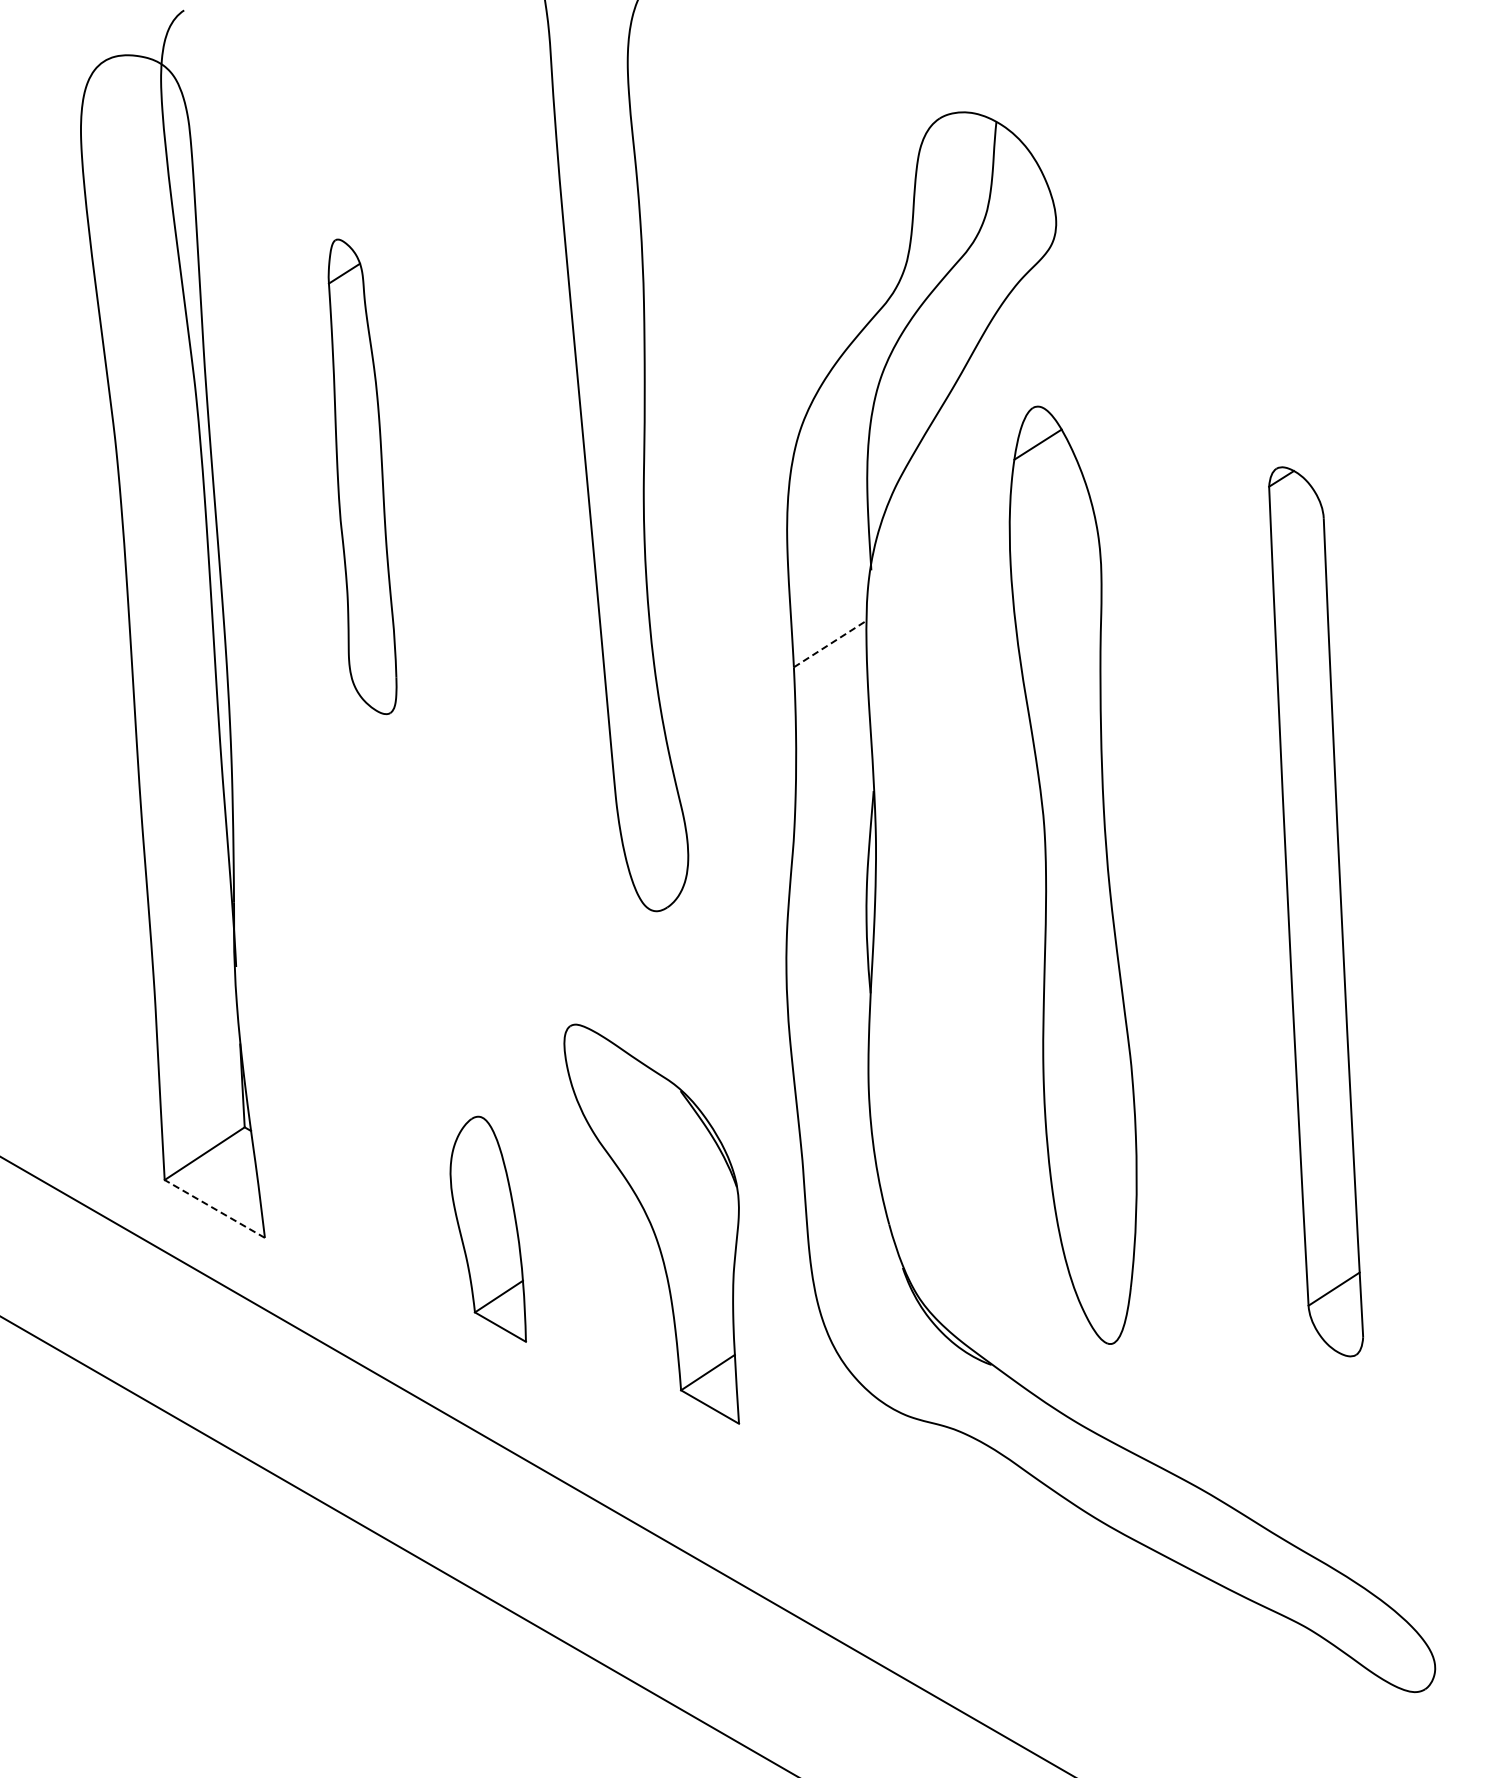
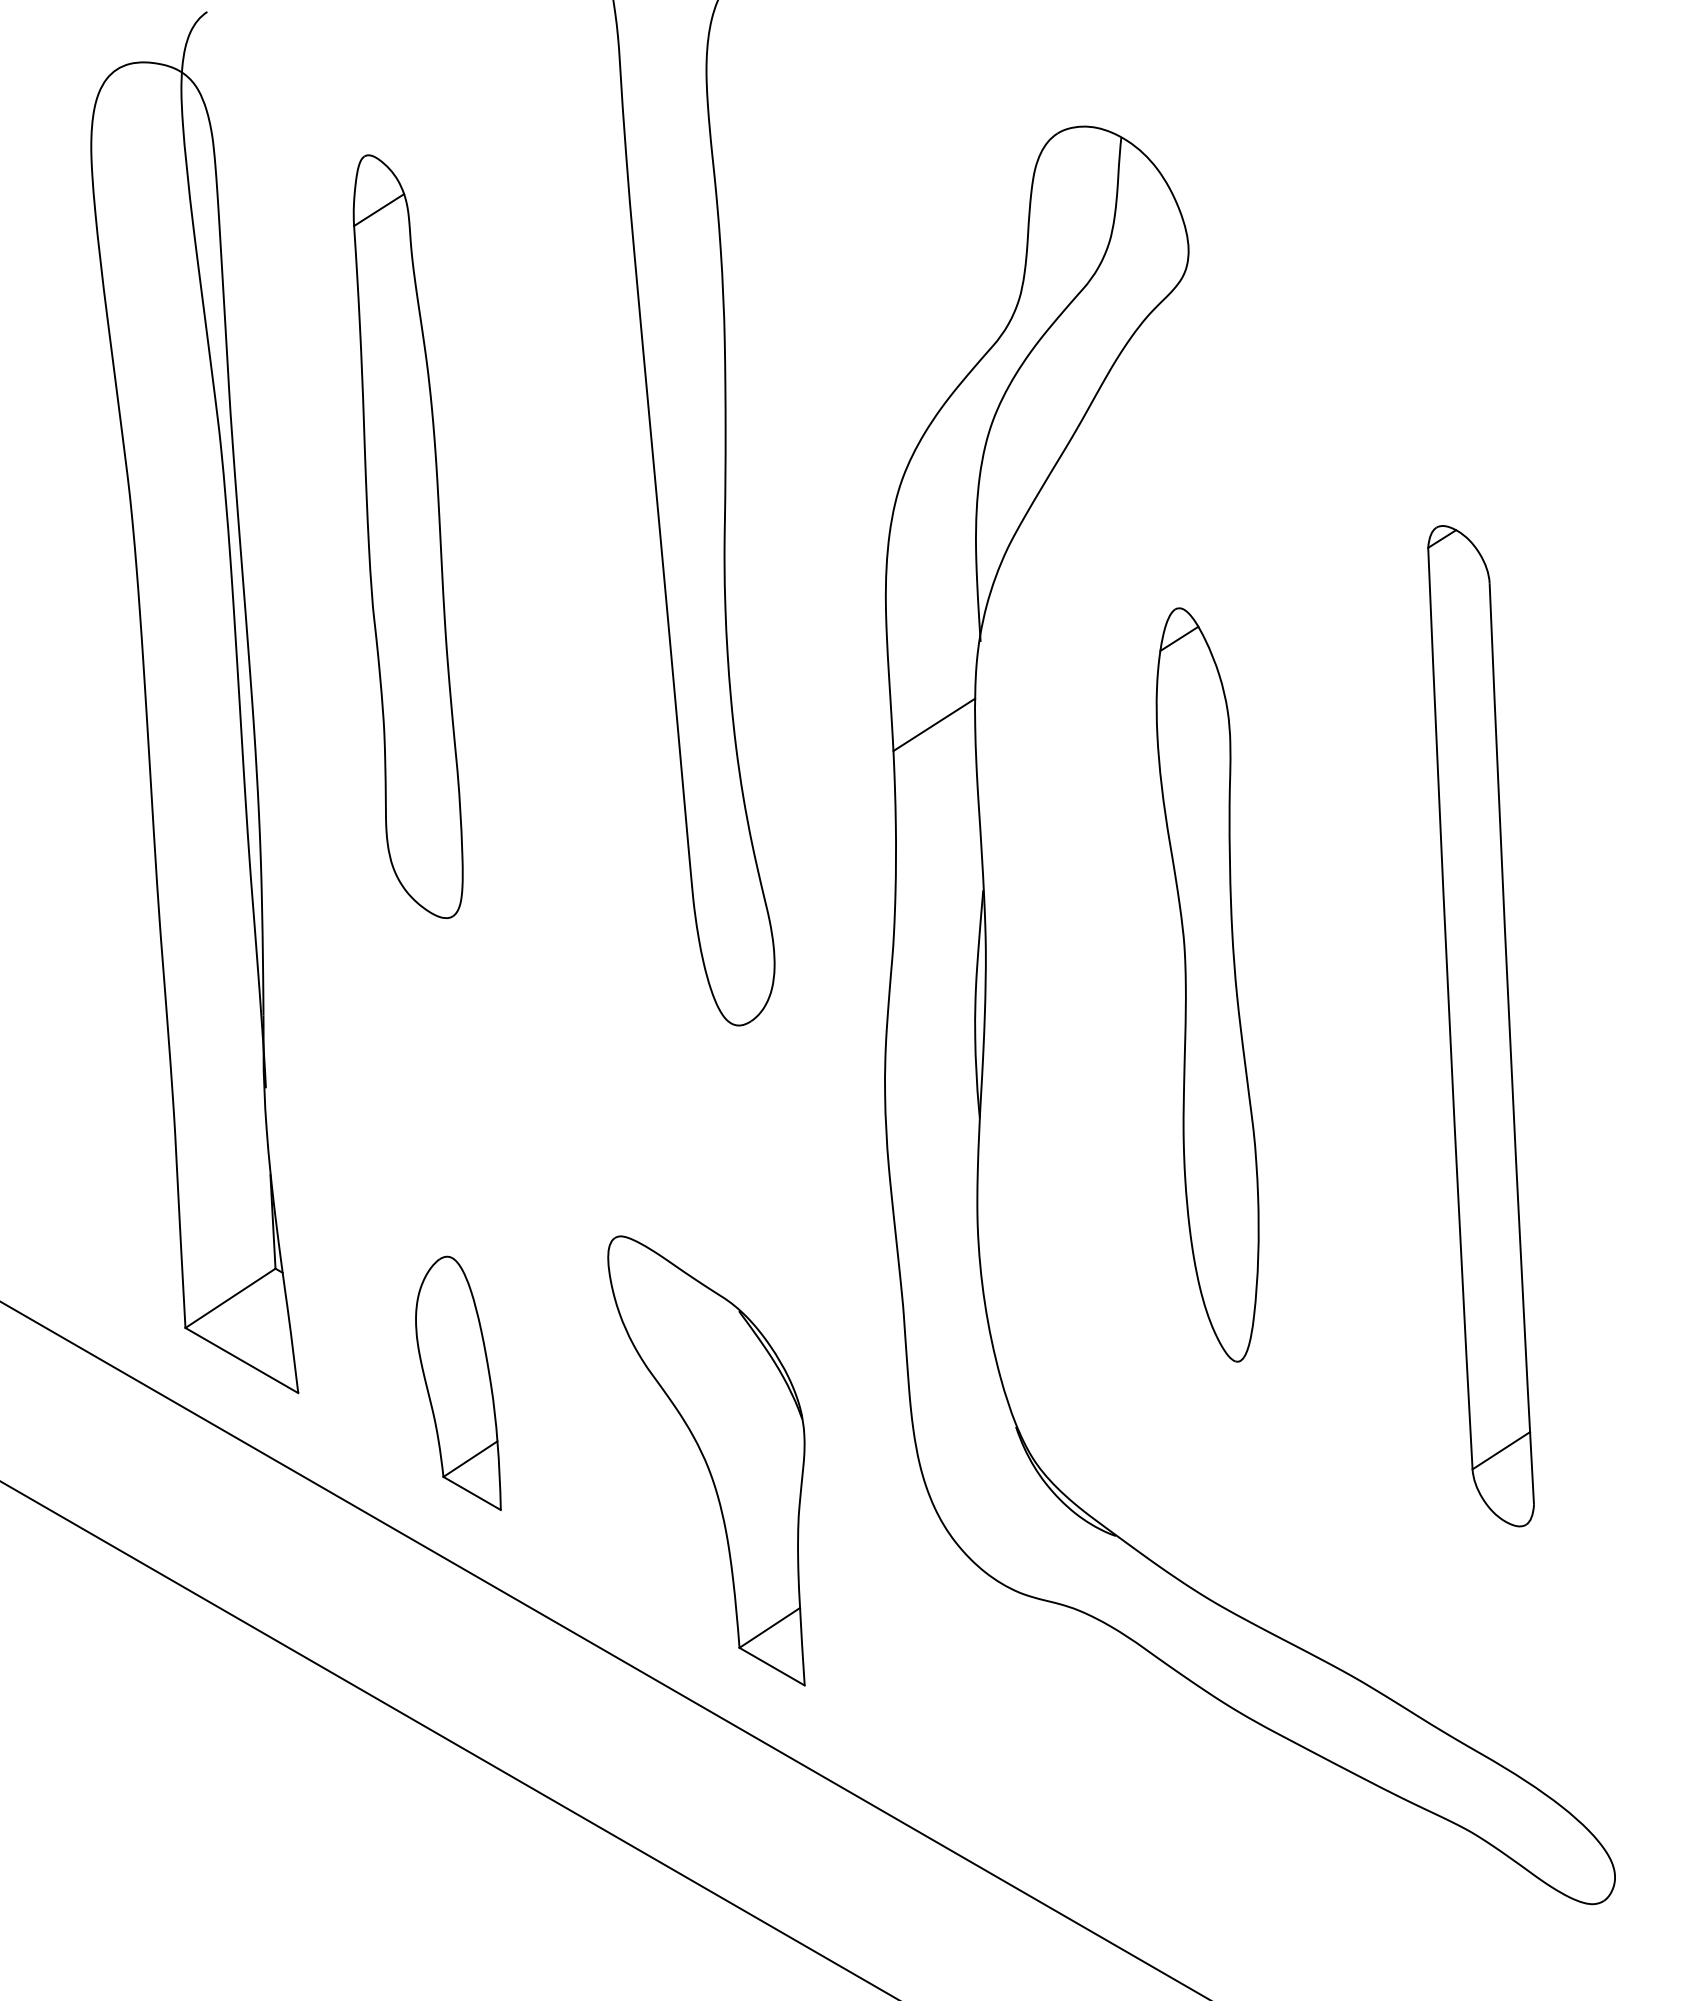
part: (362, 476) -> (408, 536), size x1.43
line: (830, 643) -> (934, 724), dashed -> solid
part: (1072, 874) -> (1206, 984), size x0.71
line: (214, 1208) -> (241, 1360), dashed -> solid
part: (651, 1223) -> (706, 1460), moved
part: (487, 1228) -> (457, 1382), moved

